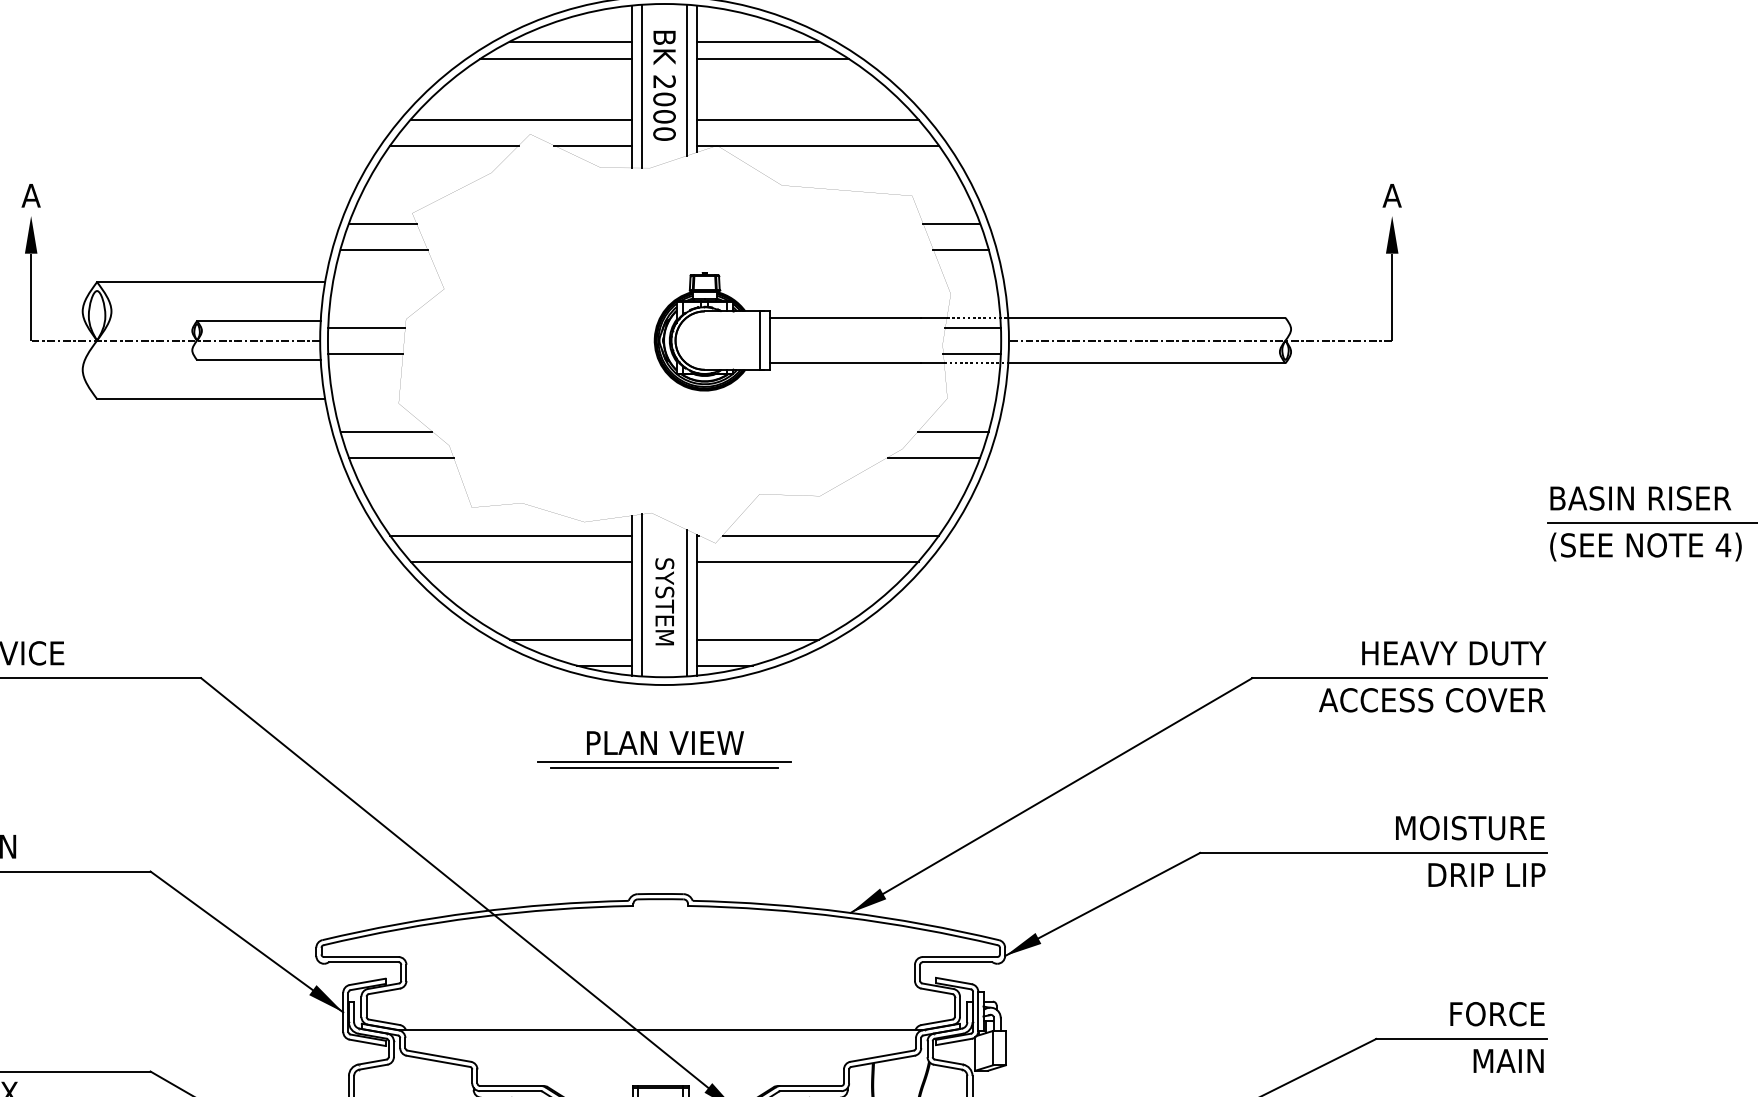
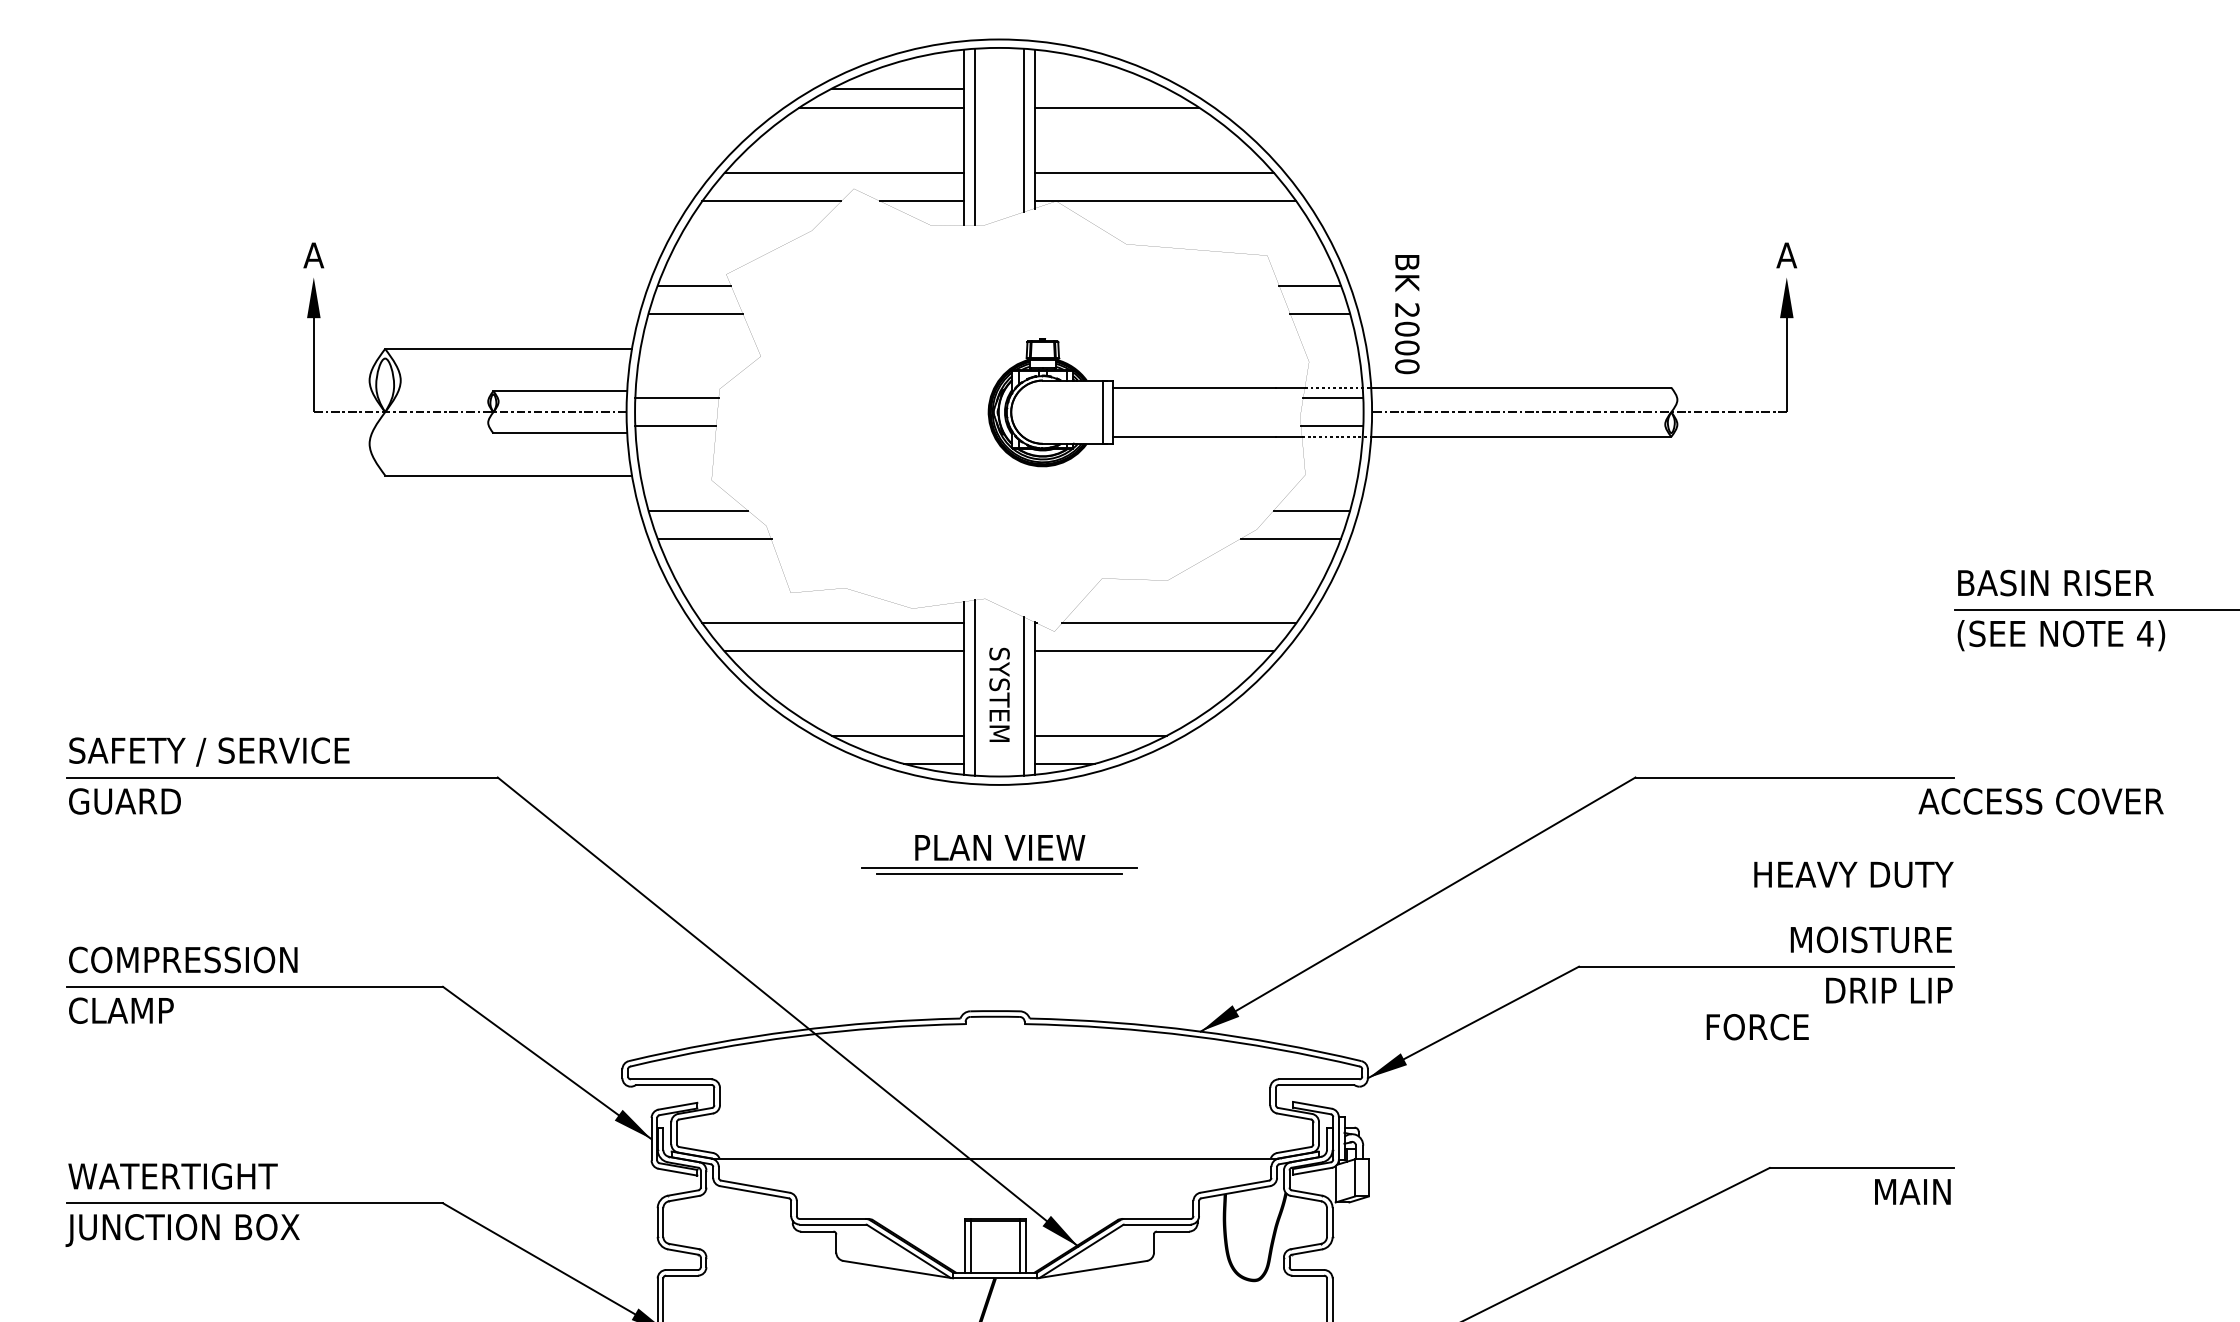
line: (758, 41) -> (1100, 88), removed
text: (664, 85) -> (1407, 314), moved
text: (1453, 653) -> (1853, 874), moved
text: (1431, 700) -> (2040, 801), moved
text: (1497, 1014) -> (1757, 1027), moved

